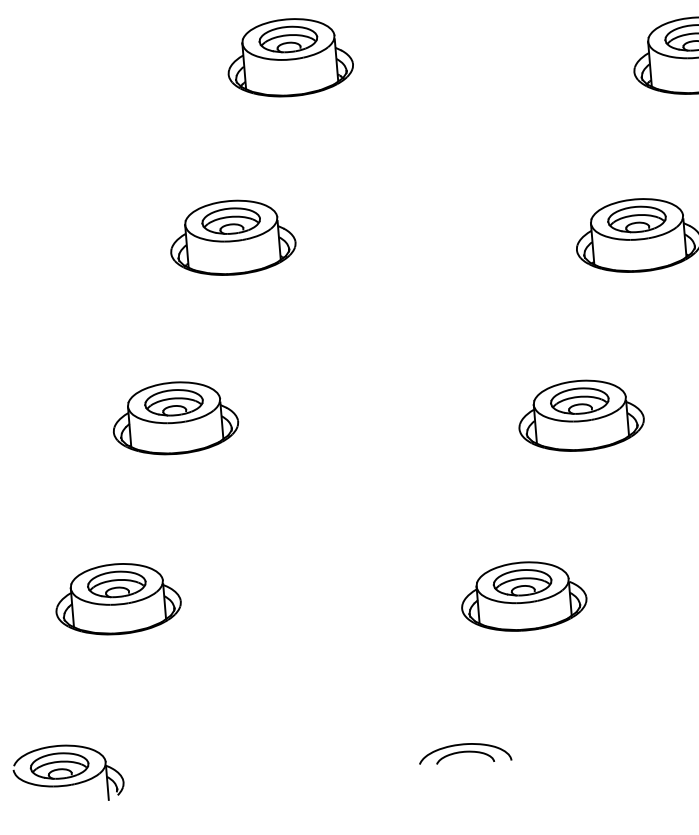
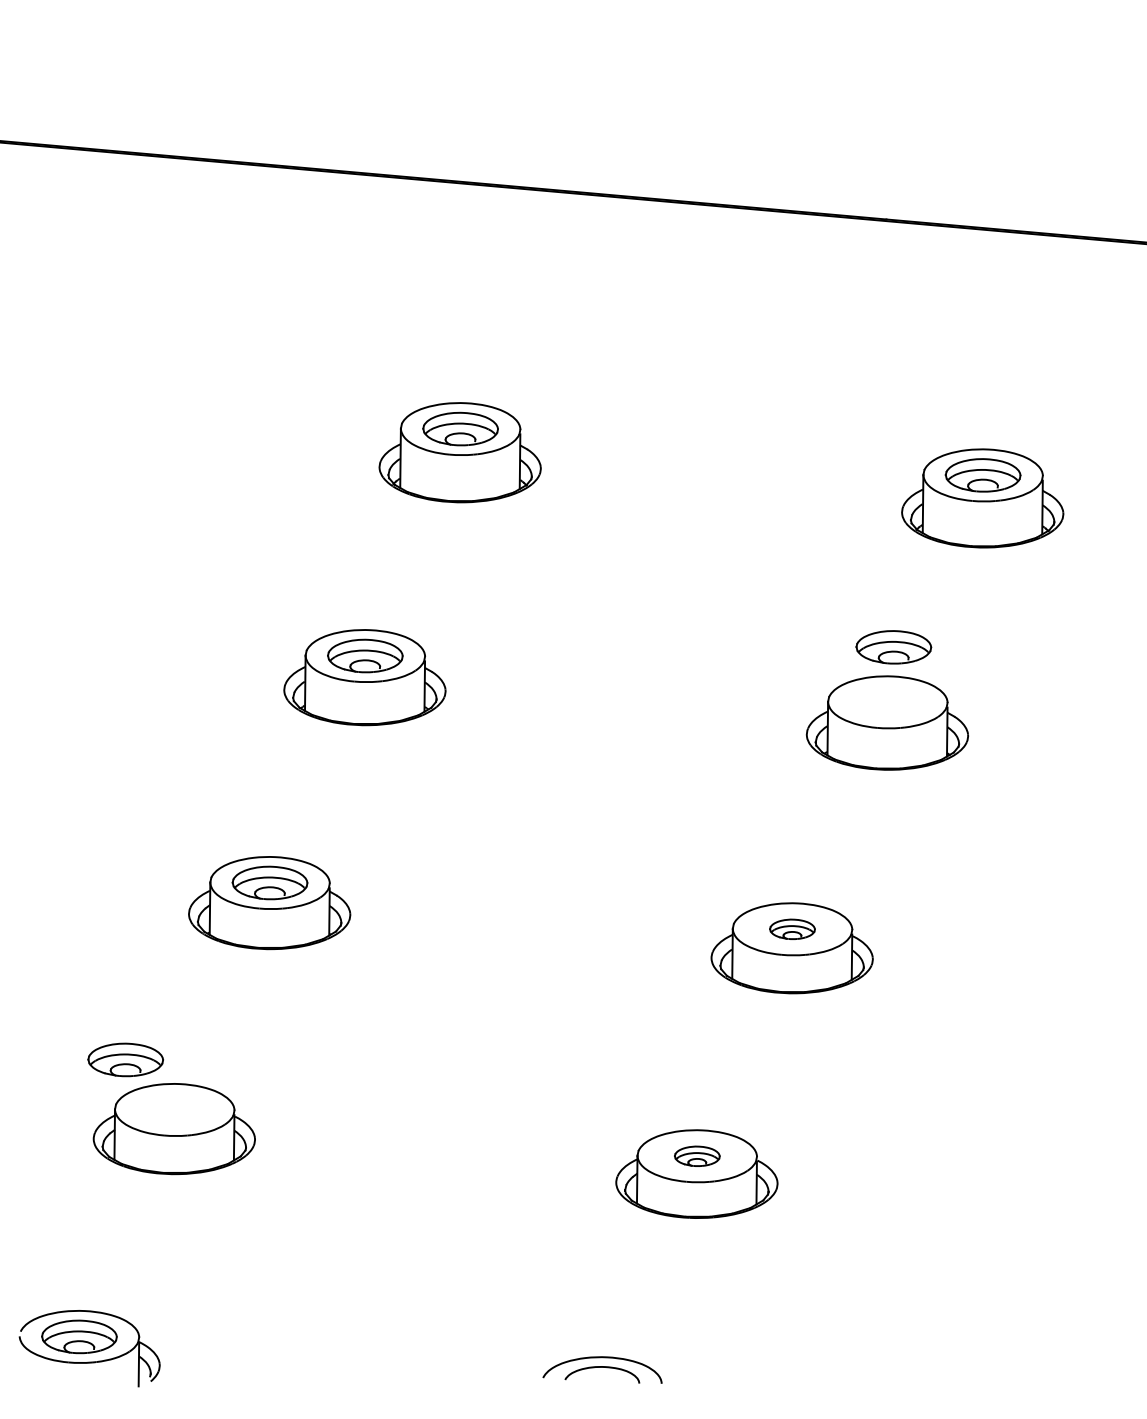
part: (636, 219) -> (893, 647), moved
part: (579, 401) -> (792, 929), size x0.6
part: (522, 582) -> (697, 1156), size x0.6
part: (116, 584) -> (125, 1059), moved

